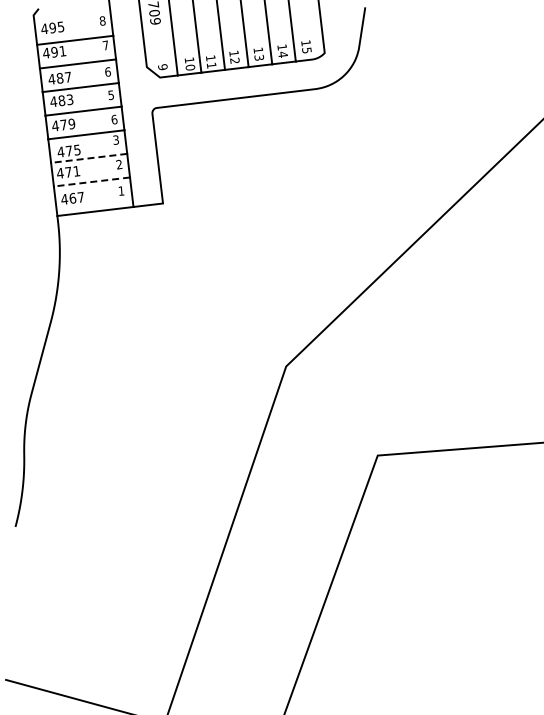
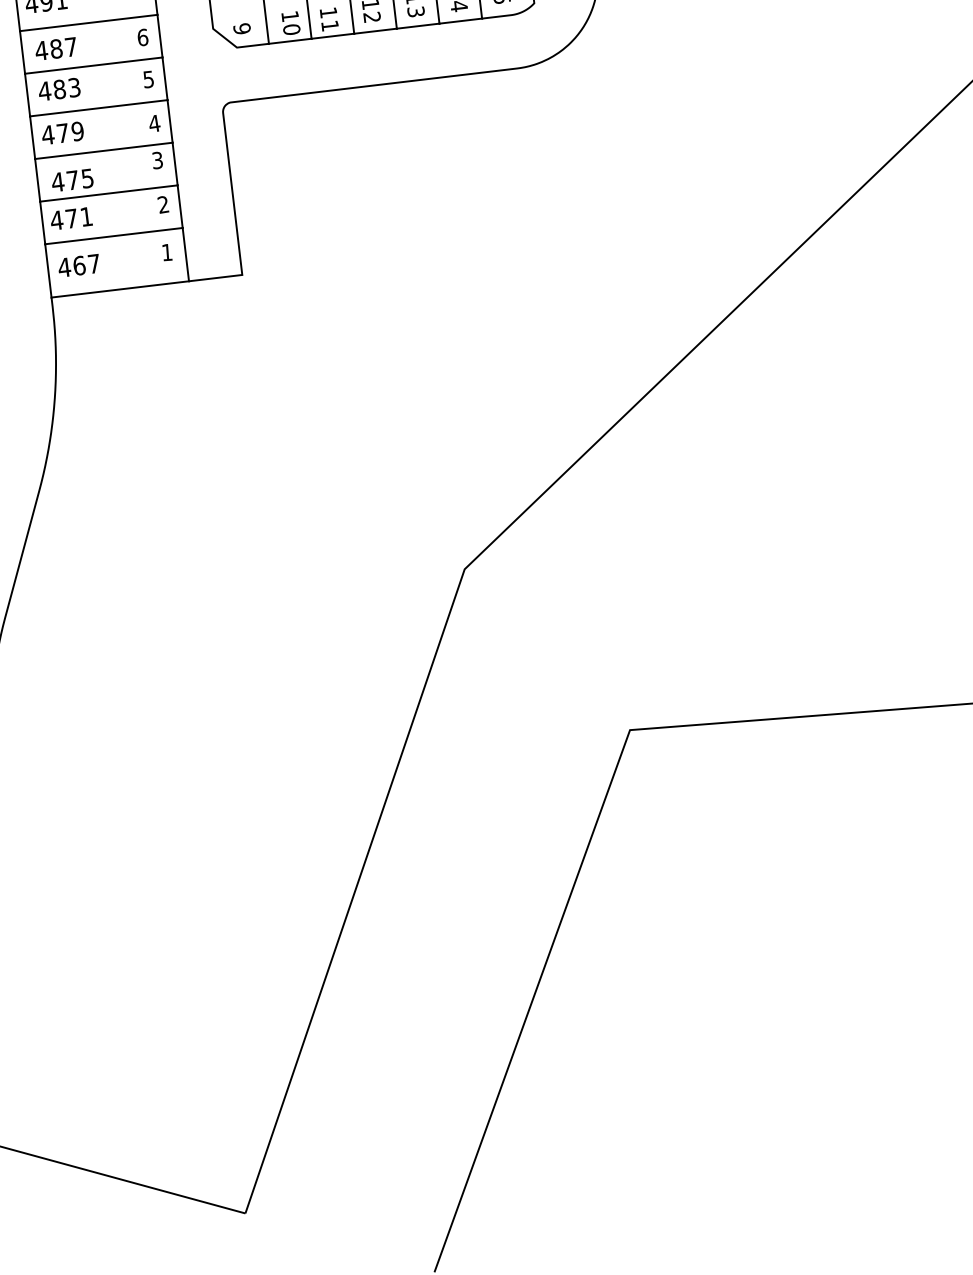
text: (114, 119) -> (154, 123), 6 -> 4
line: (88, 158) -> (107, 193), dashed -> solid
line: (91, 182) -> (113, 237), dashed -> solid

